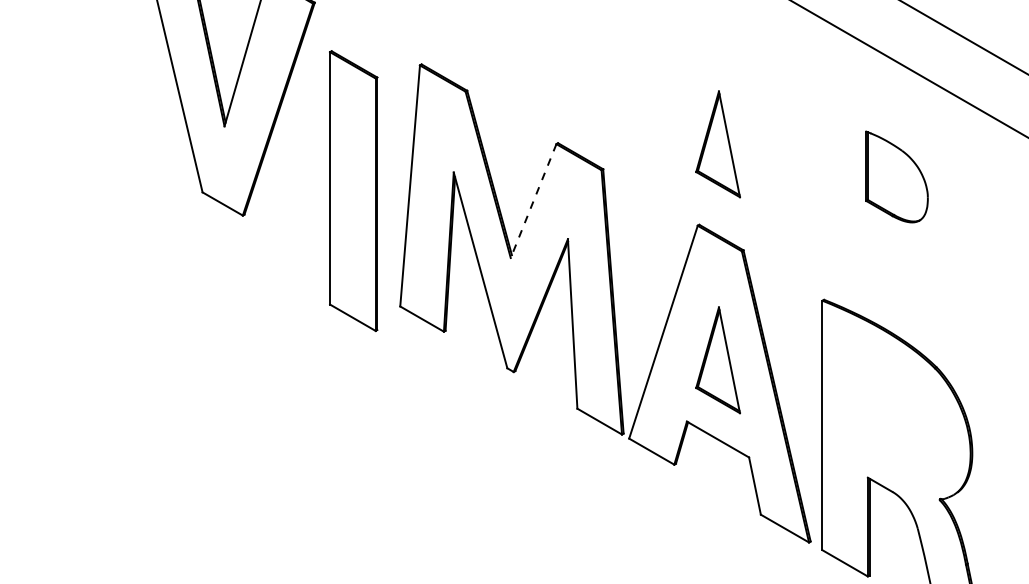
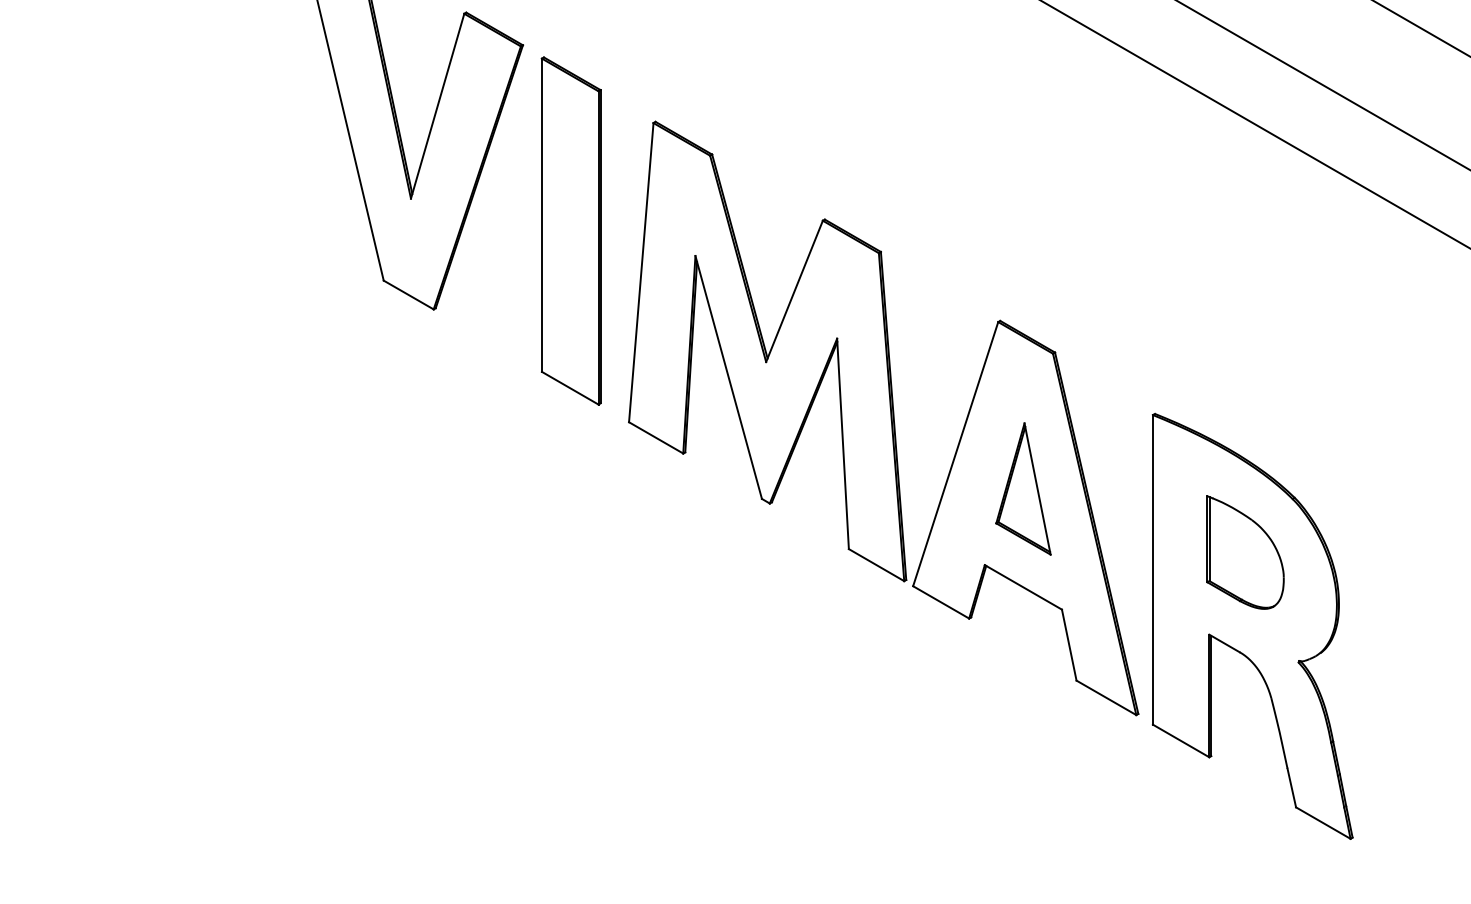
part: (718, 143) -> (1023, 220), removed
part: (897, 176) -> (1245, 552), moved
part: (353, 190) -> (570, 230), moved
line: (533, 201) -> (794, 291), dashed -> solid

